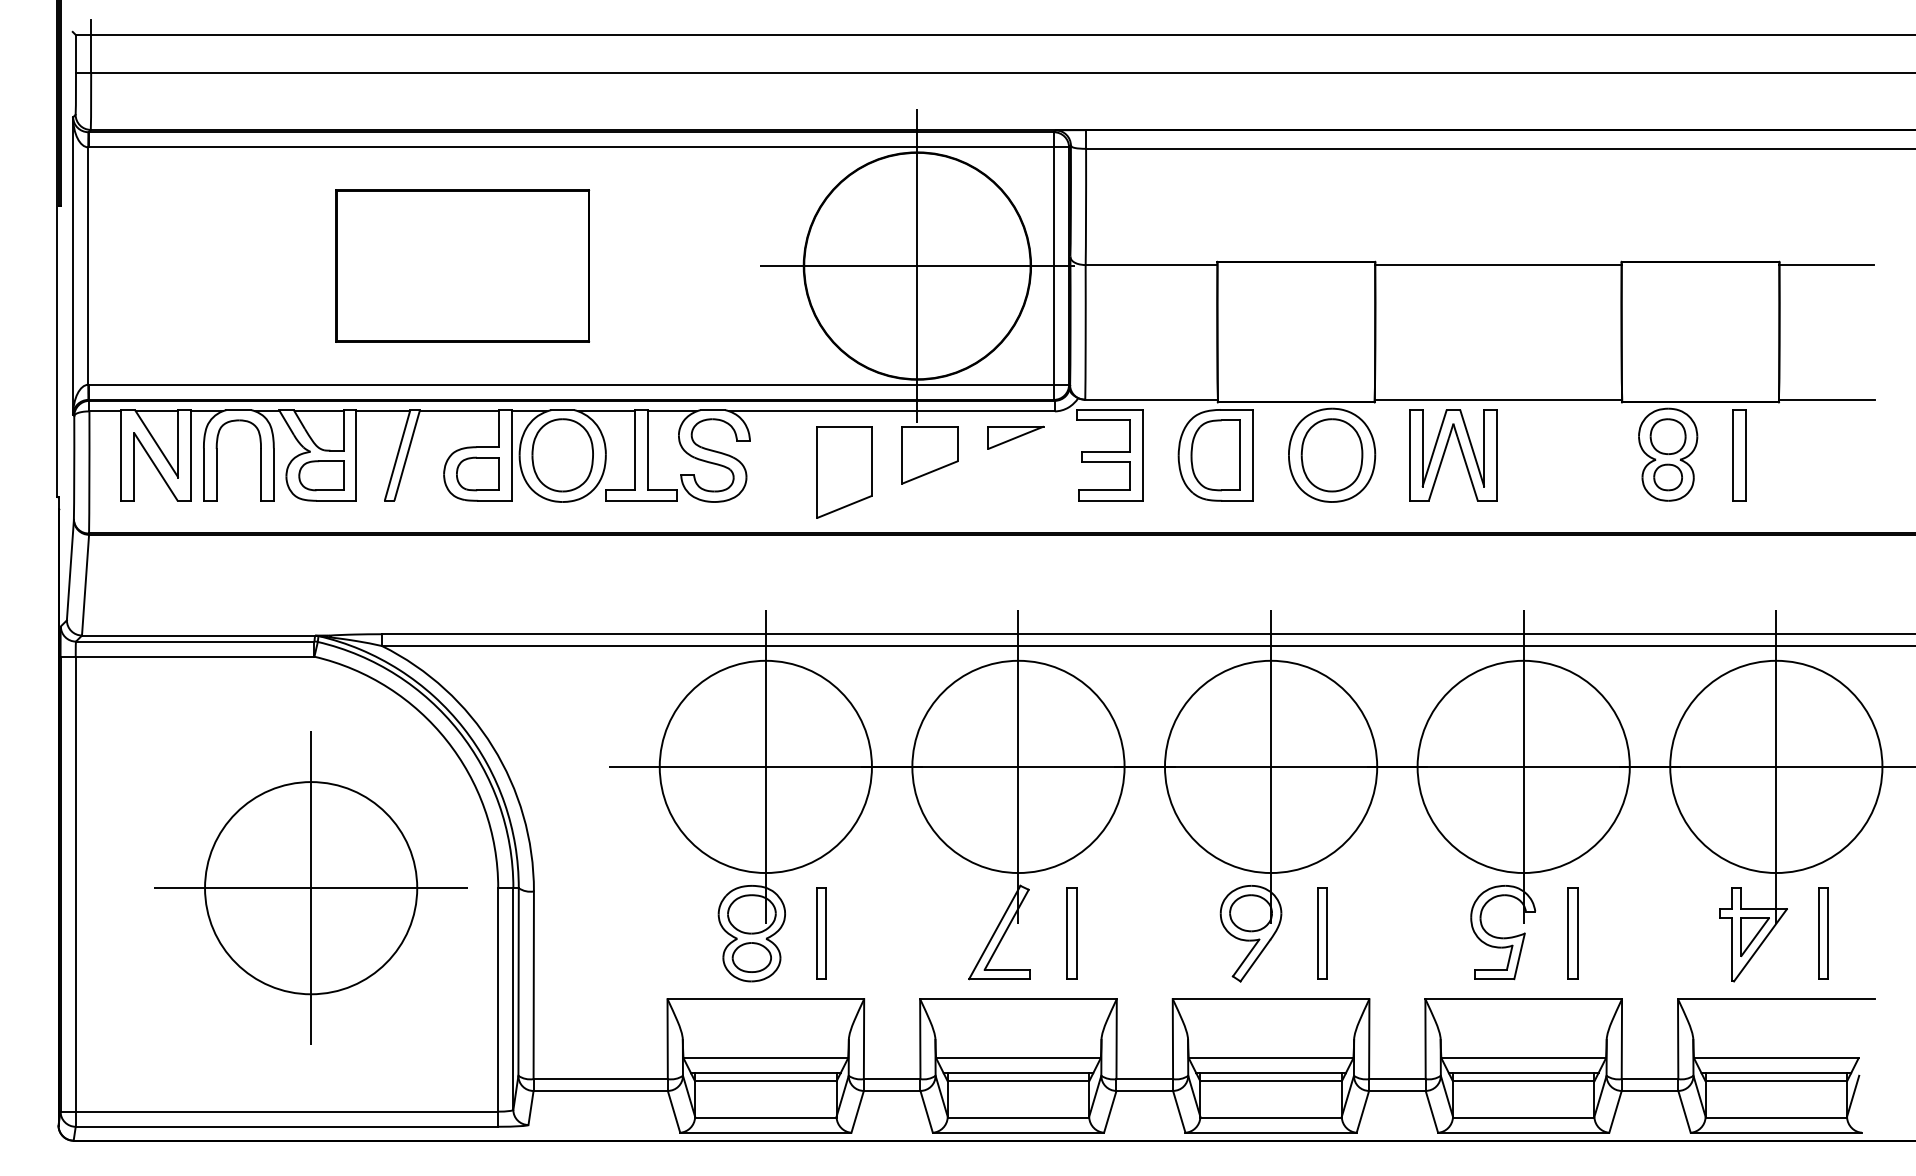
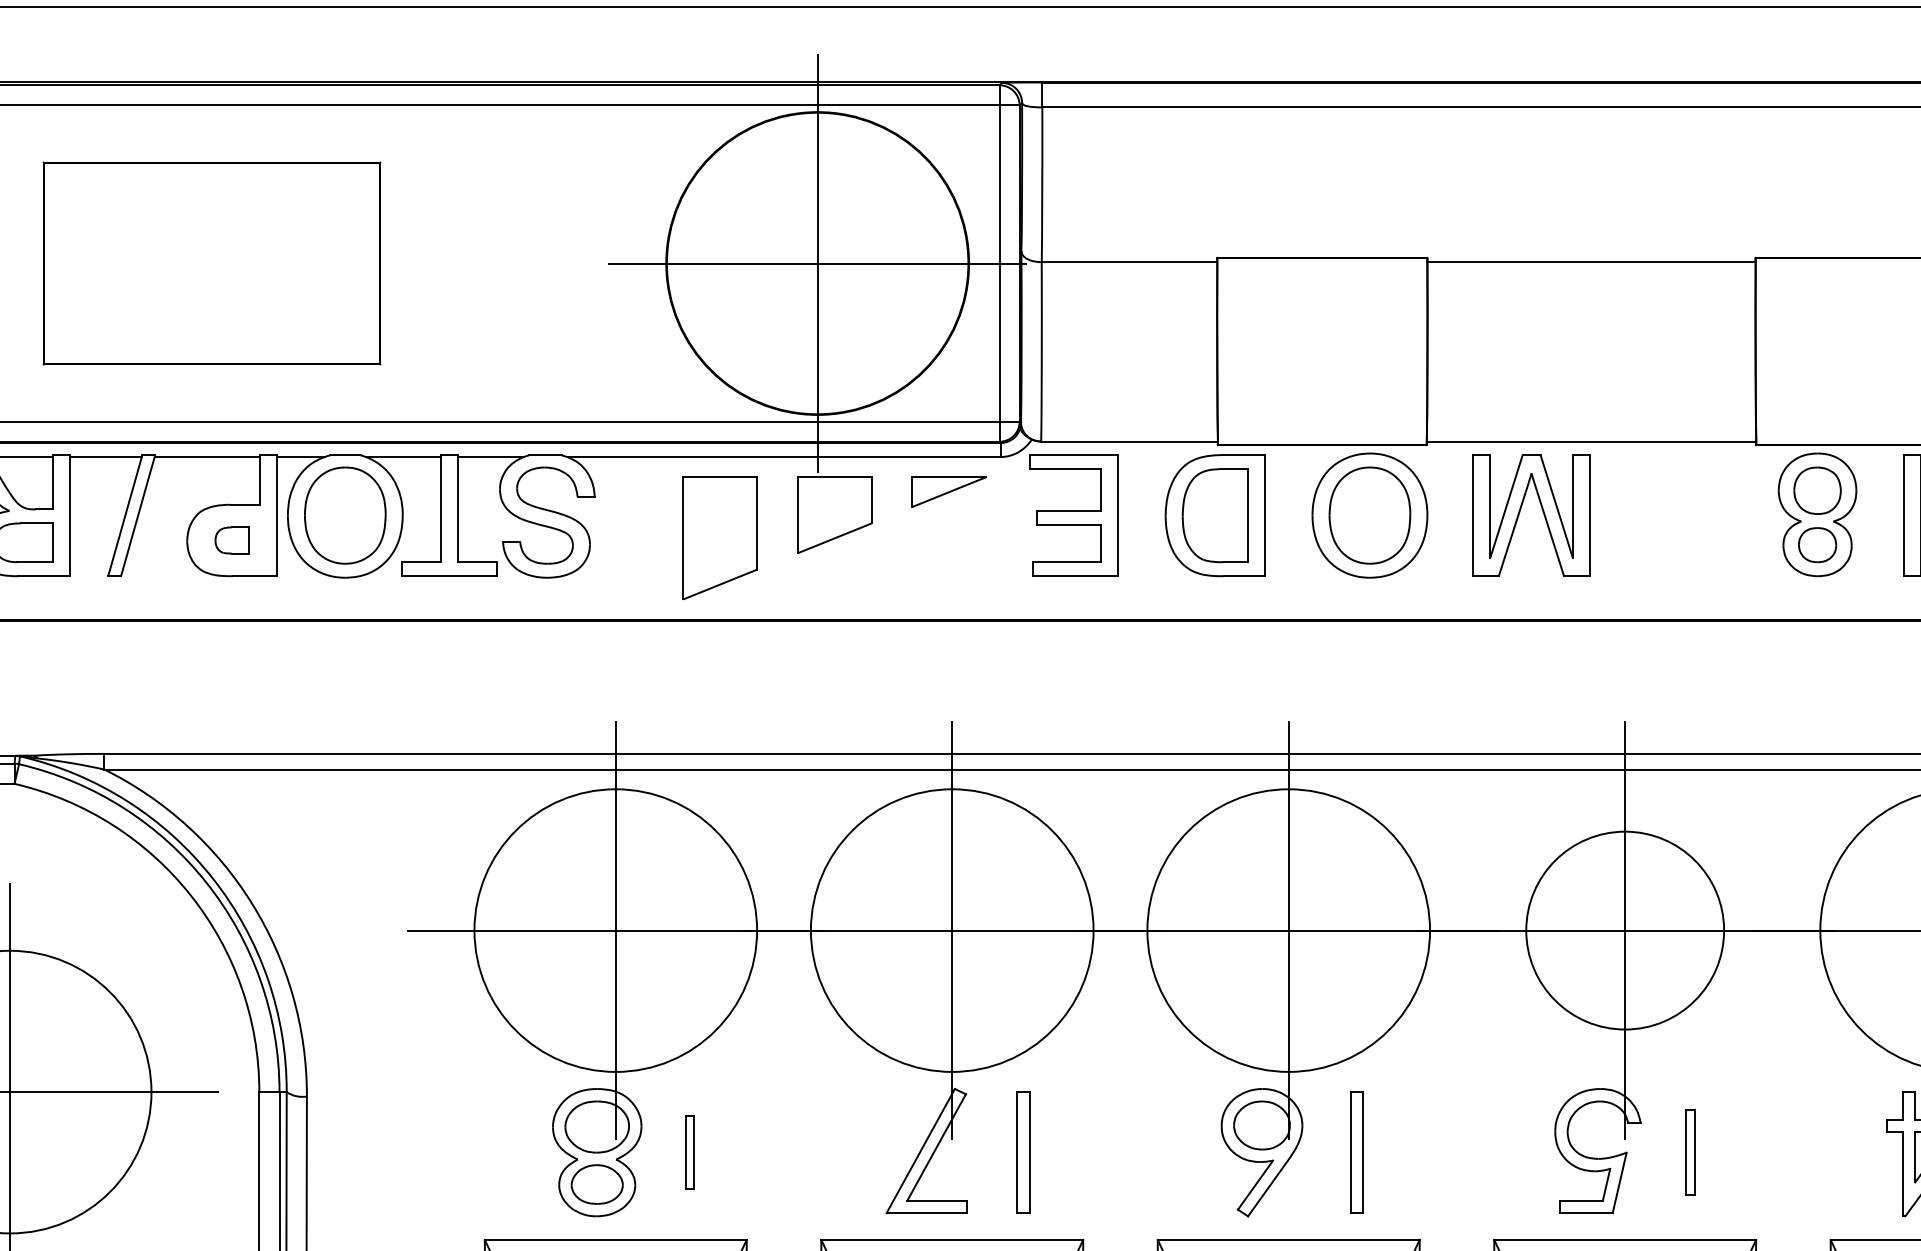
part: (477, 473) -> (231, 539), size x0.6
circle: (1523, 766) -> (1624, 930), size x0.7
part: (821, 933) -> (689, 1152), size x0.6
part: (1572, 933) -> (1690, 1152), size x0.7

